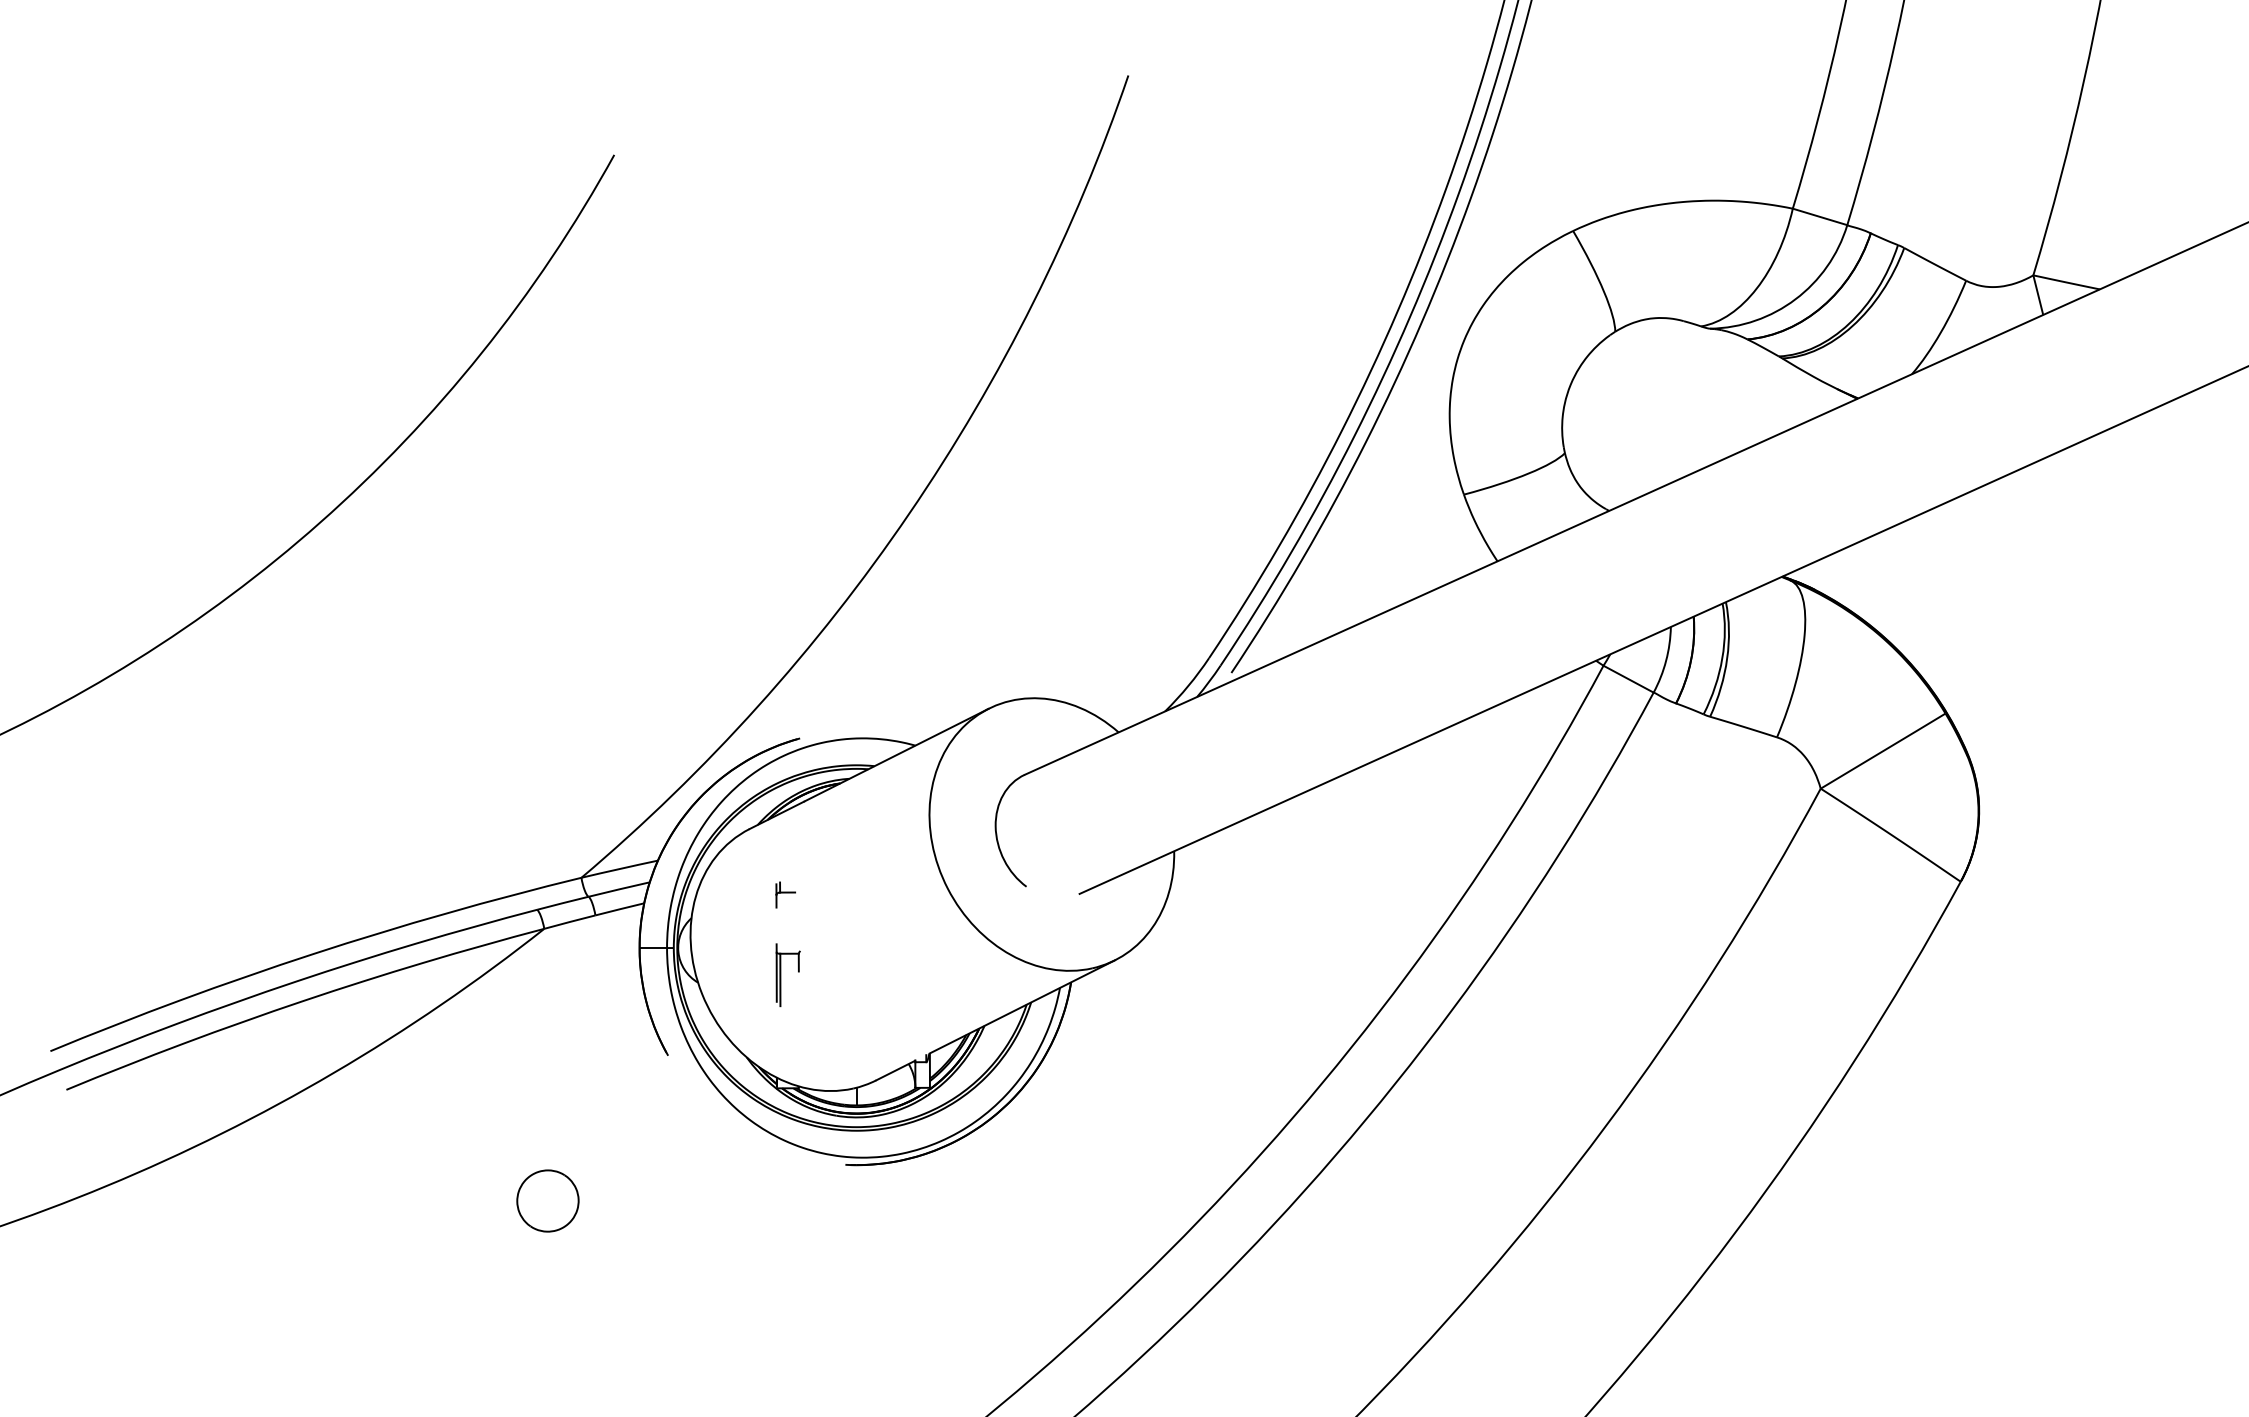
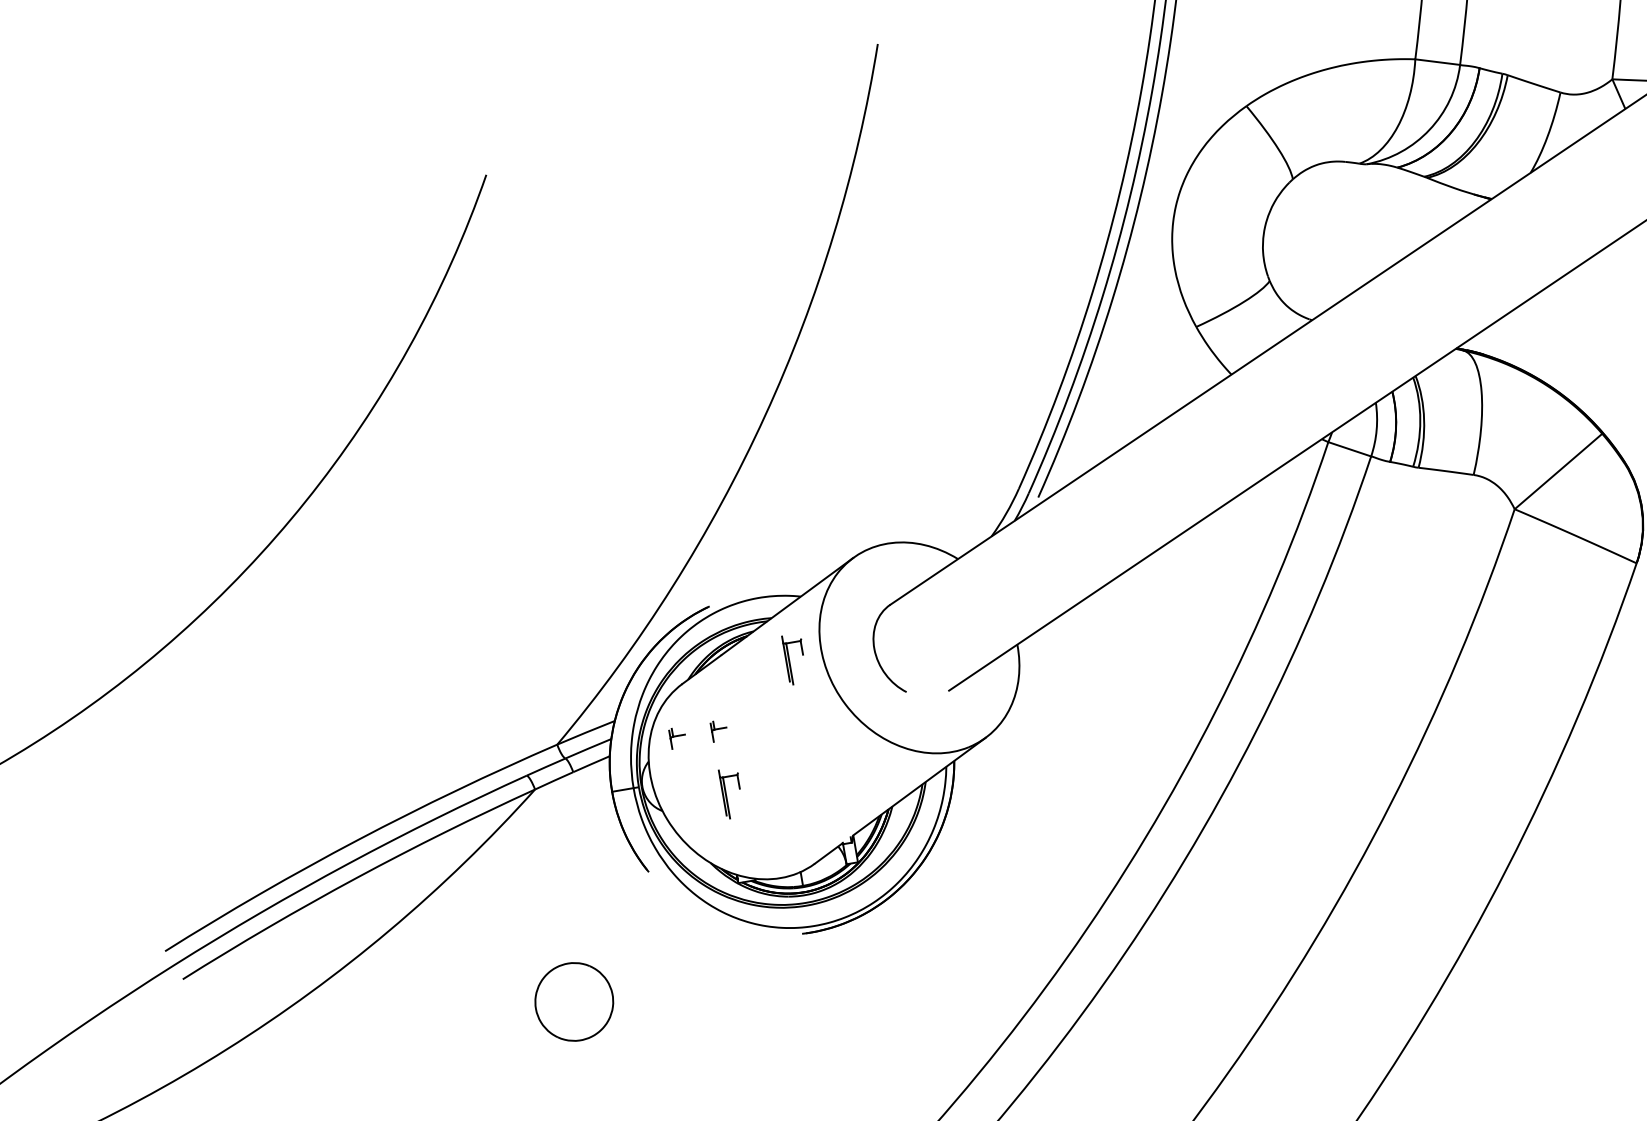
part: (894, 822) -> (794, 659), added
part: (732, 894) -> (677, 737), added
part: (547, 1200) -> (573, 1001), size x1.6

